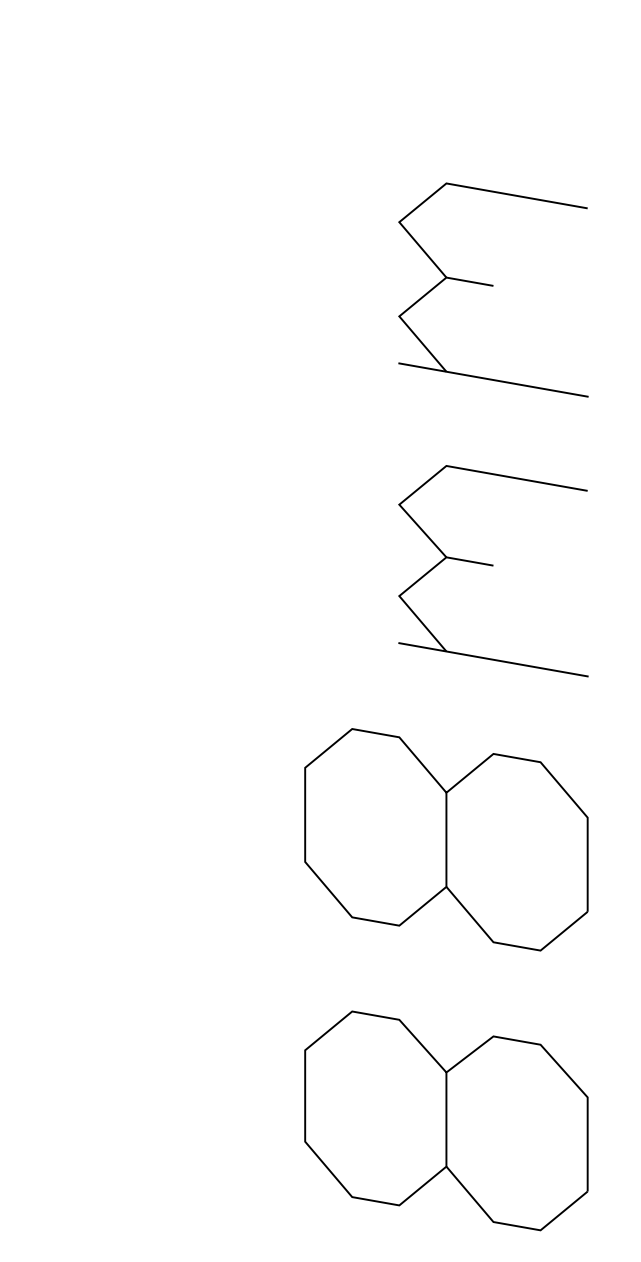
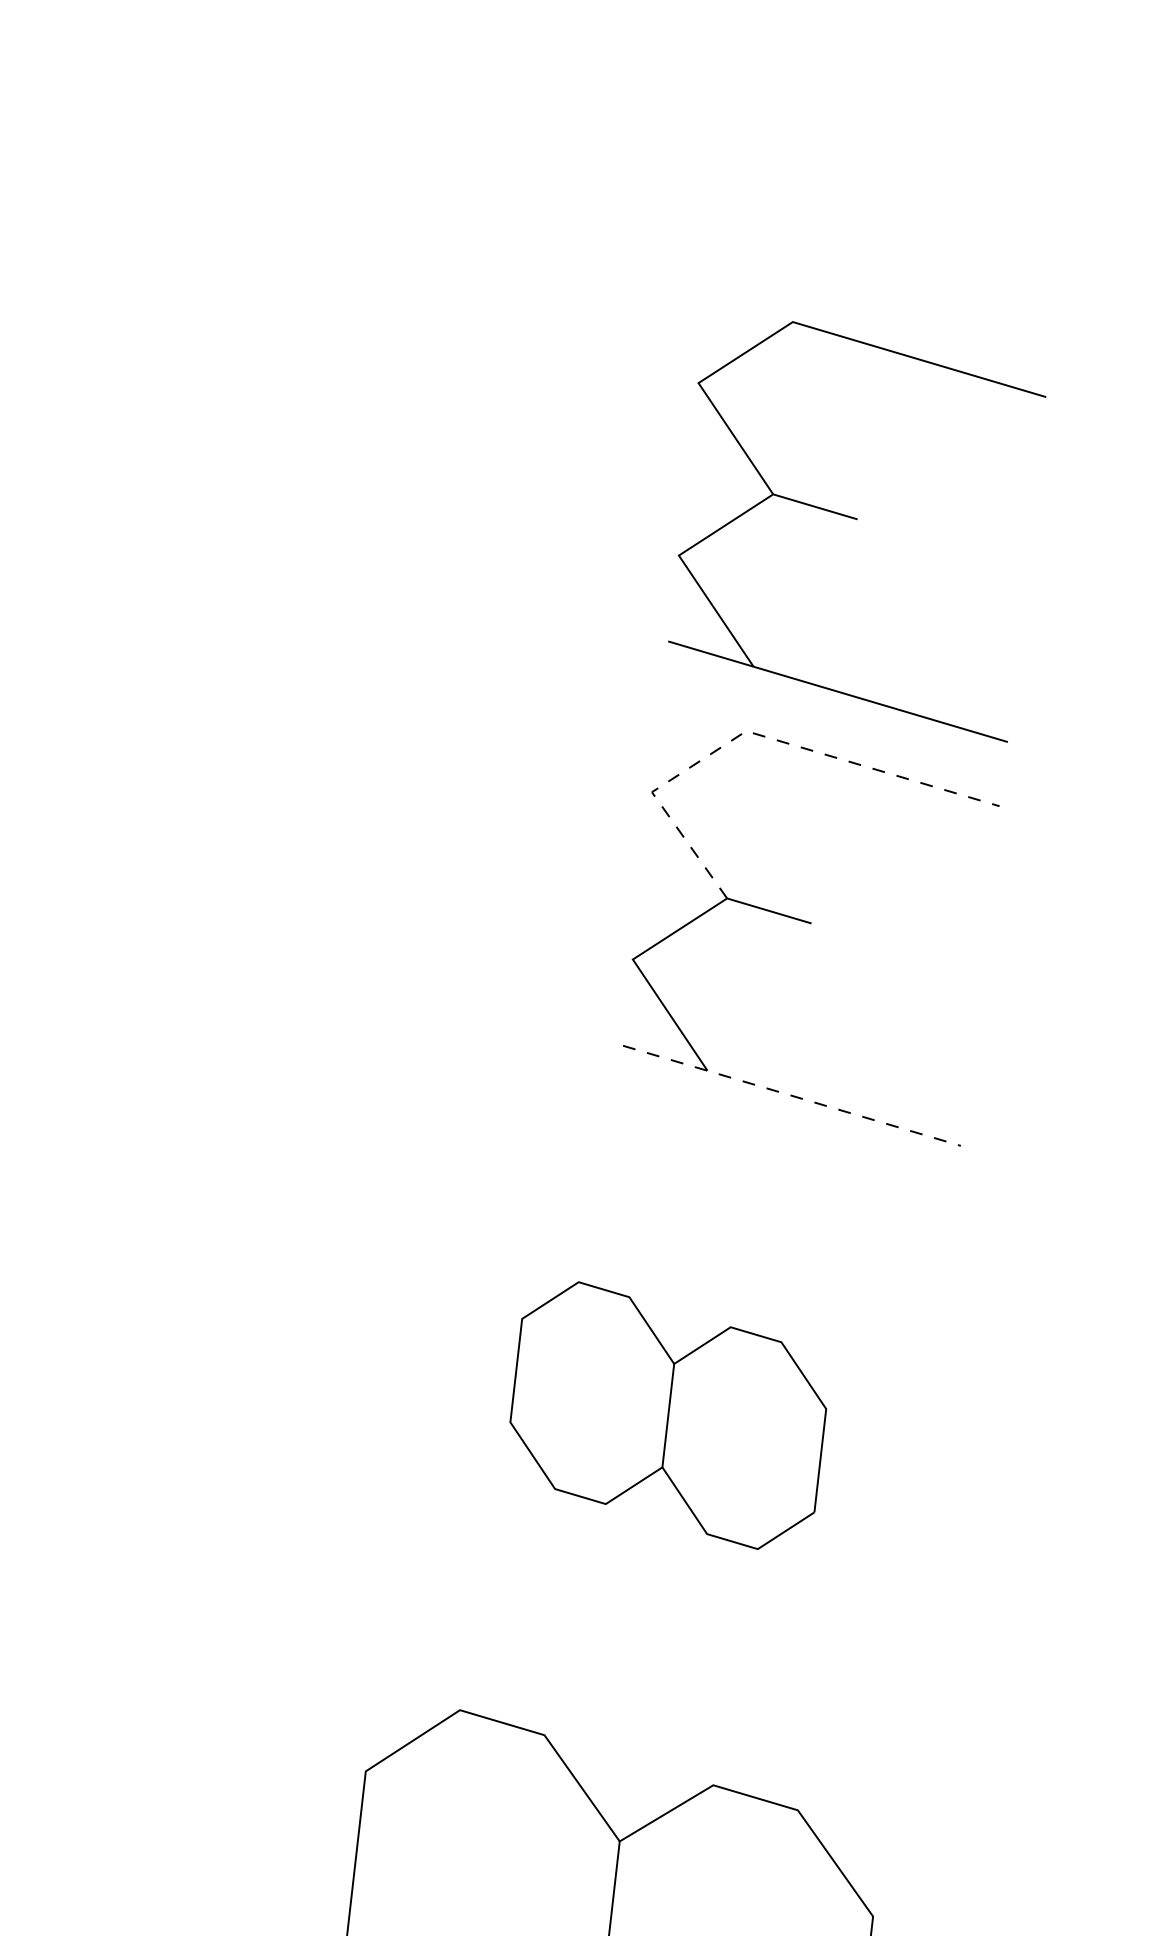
part: (493, 289) -> (856, 525), moved
line: (451, 466) -> (755, 733), solid -> dashed
line: (493, 659) -> (792, 1095), solid -> dashed
part: (446, 839) -> (668, 1414), size x0.6

